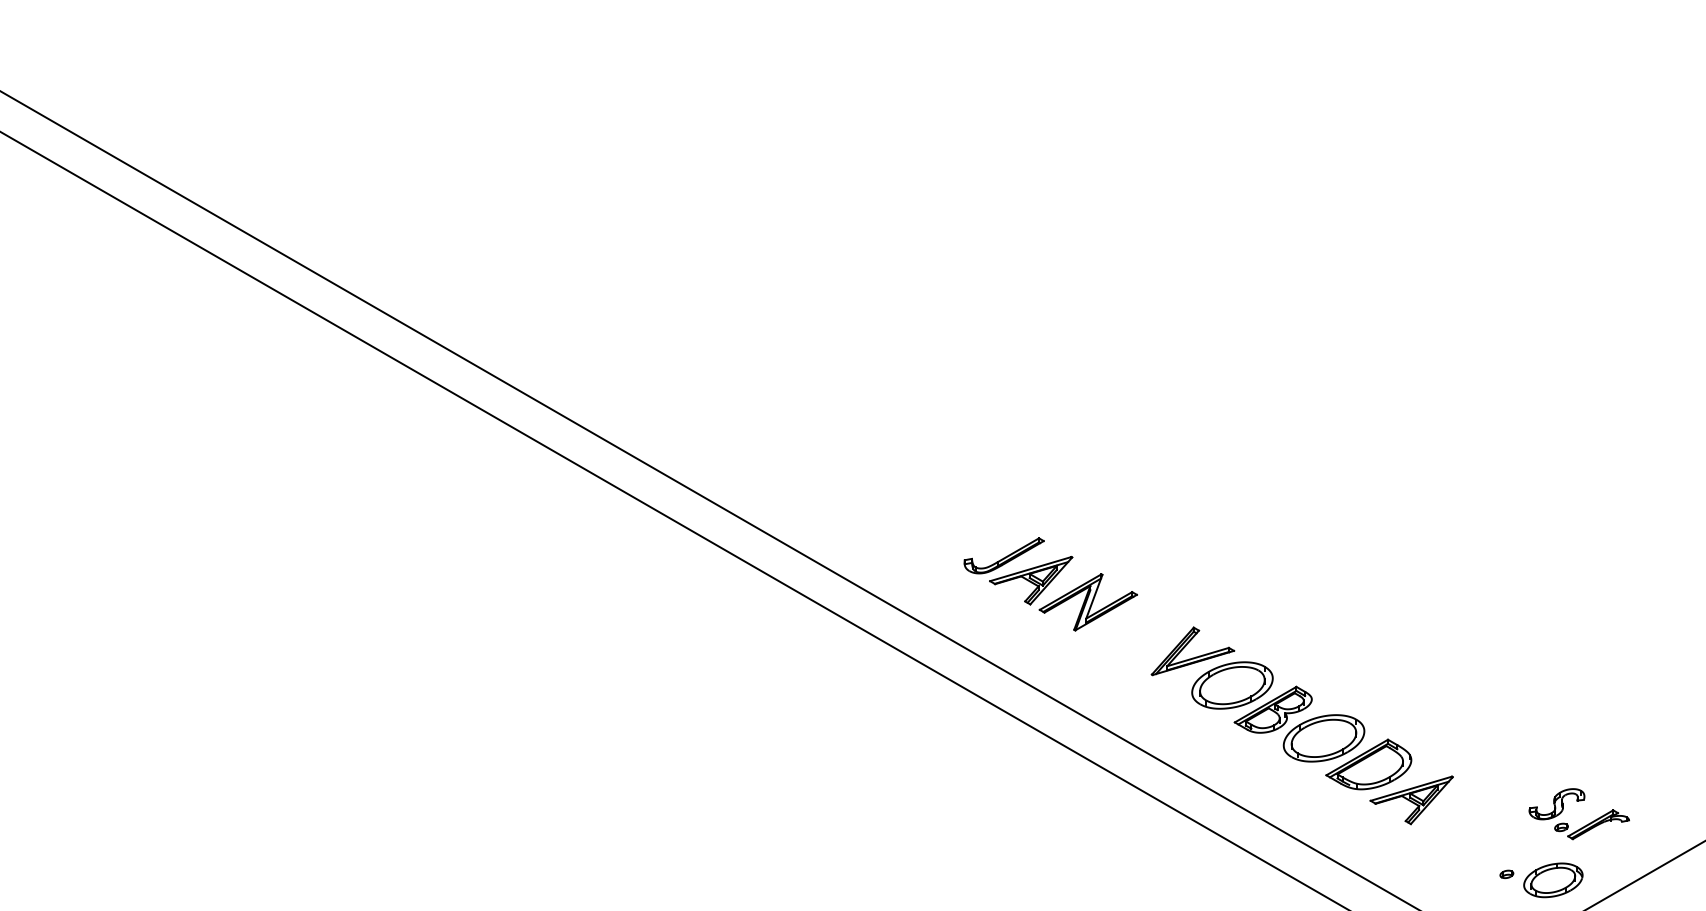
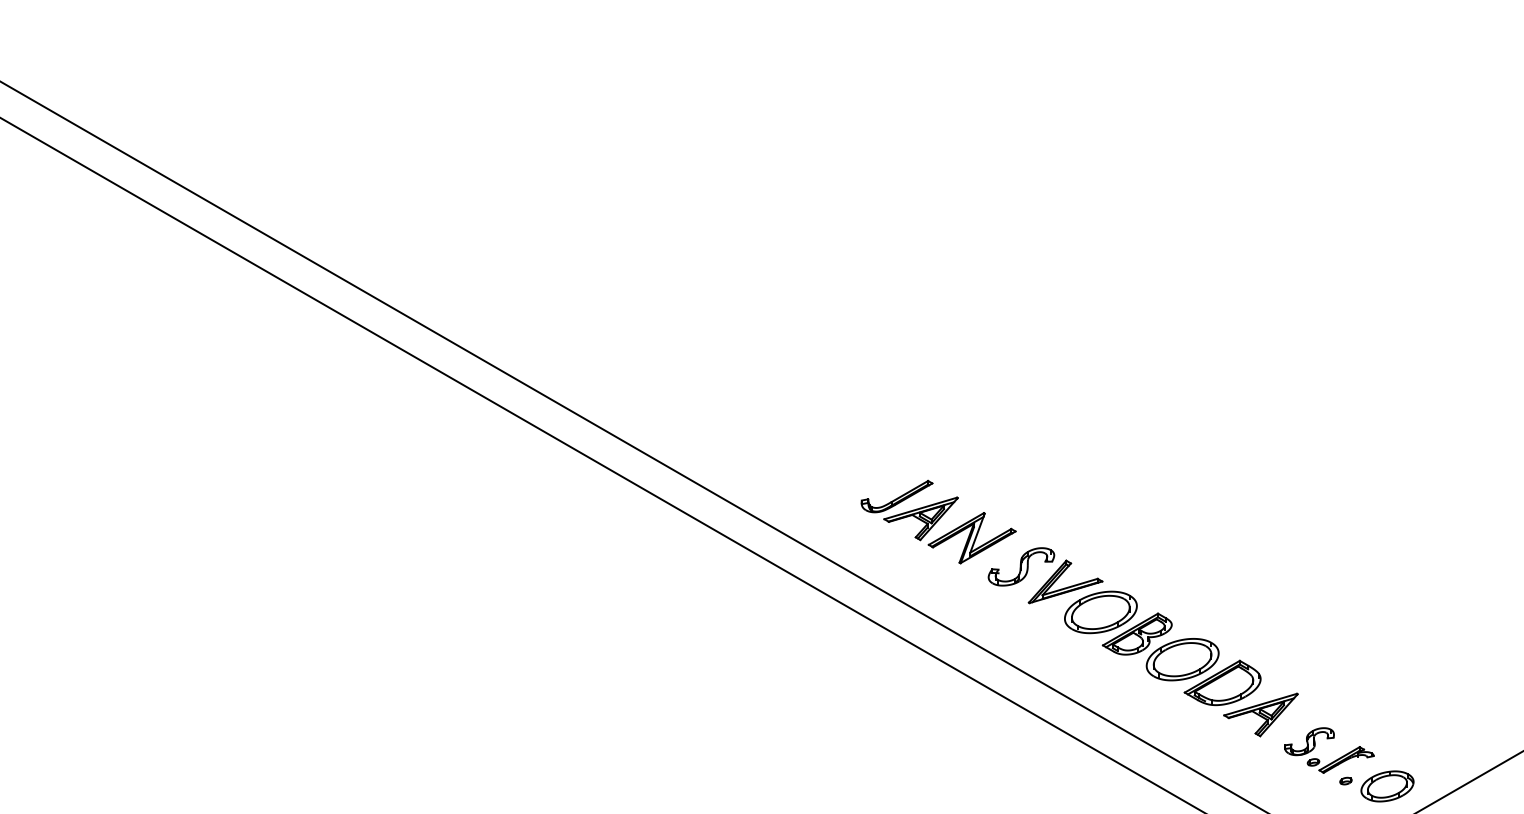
part: (1143, 634) -> (1021, 566), added
part: (1584, 825) -> (1334, 760), moved

